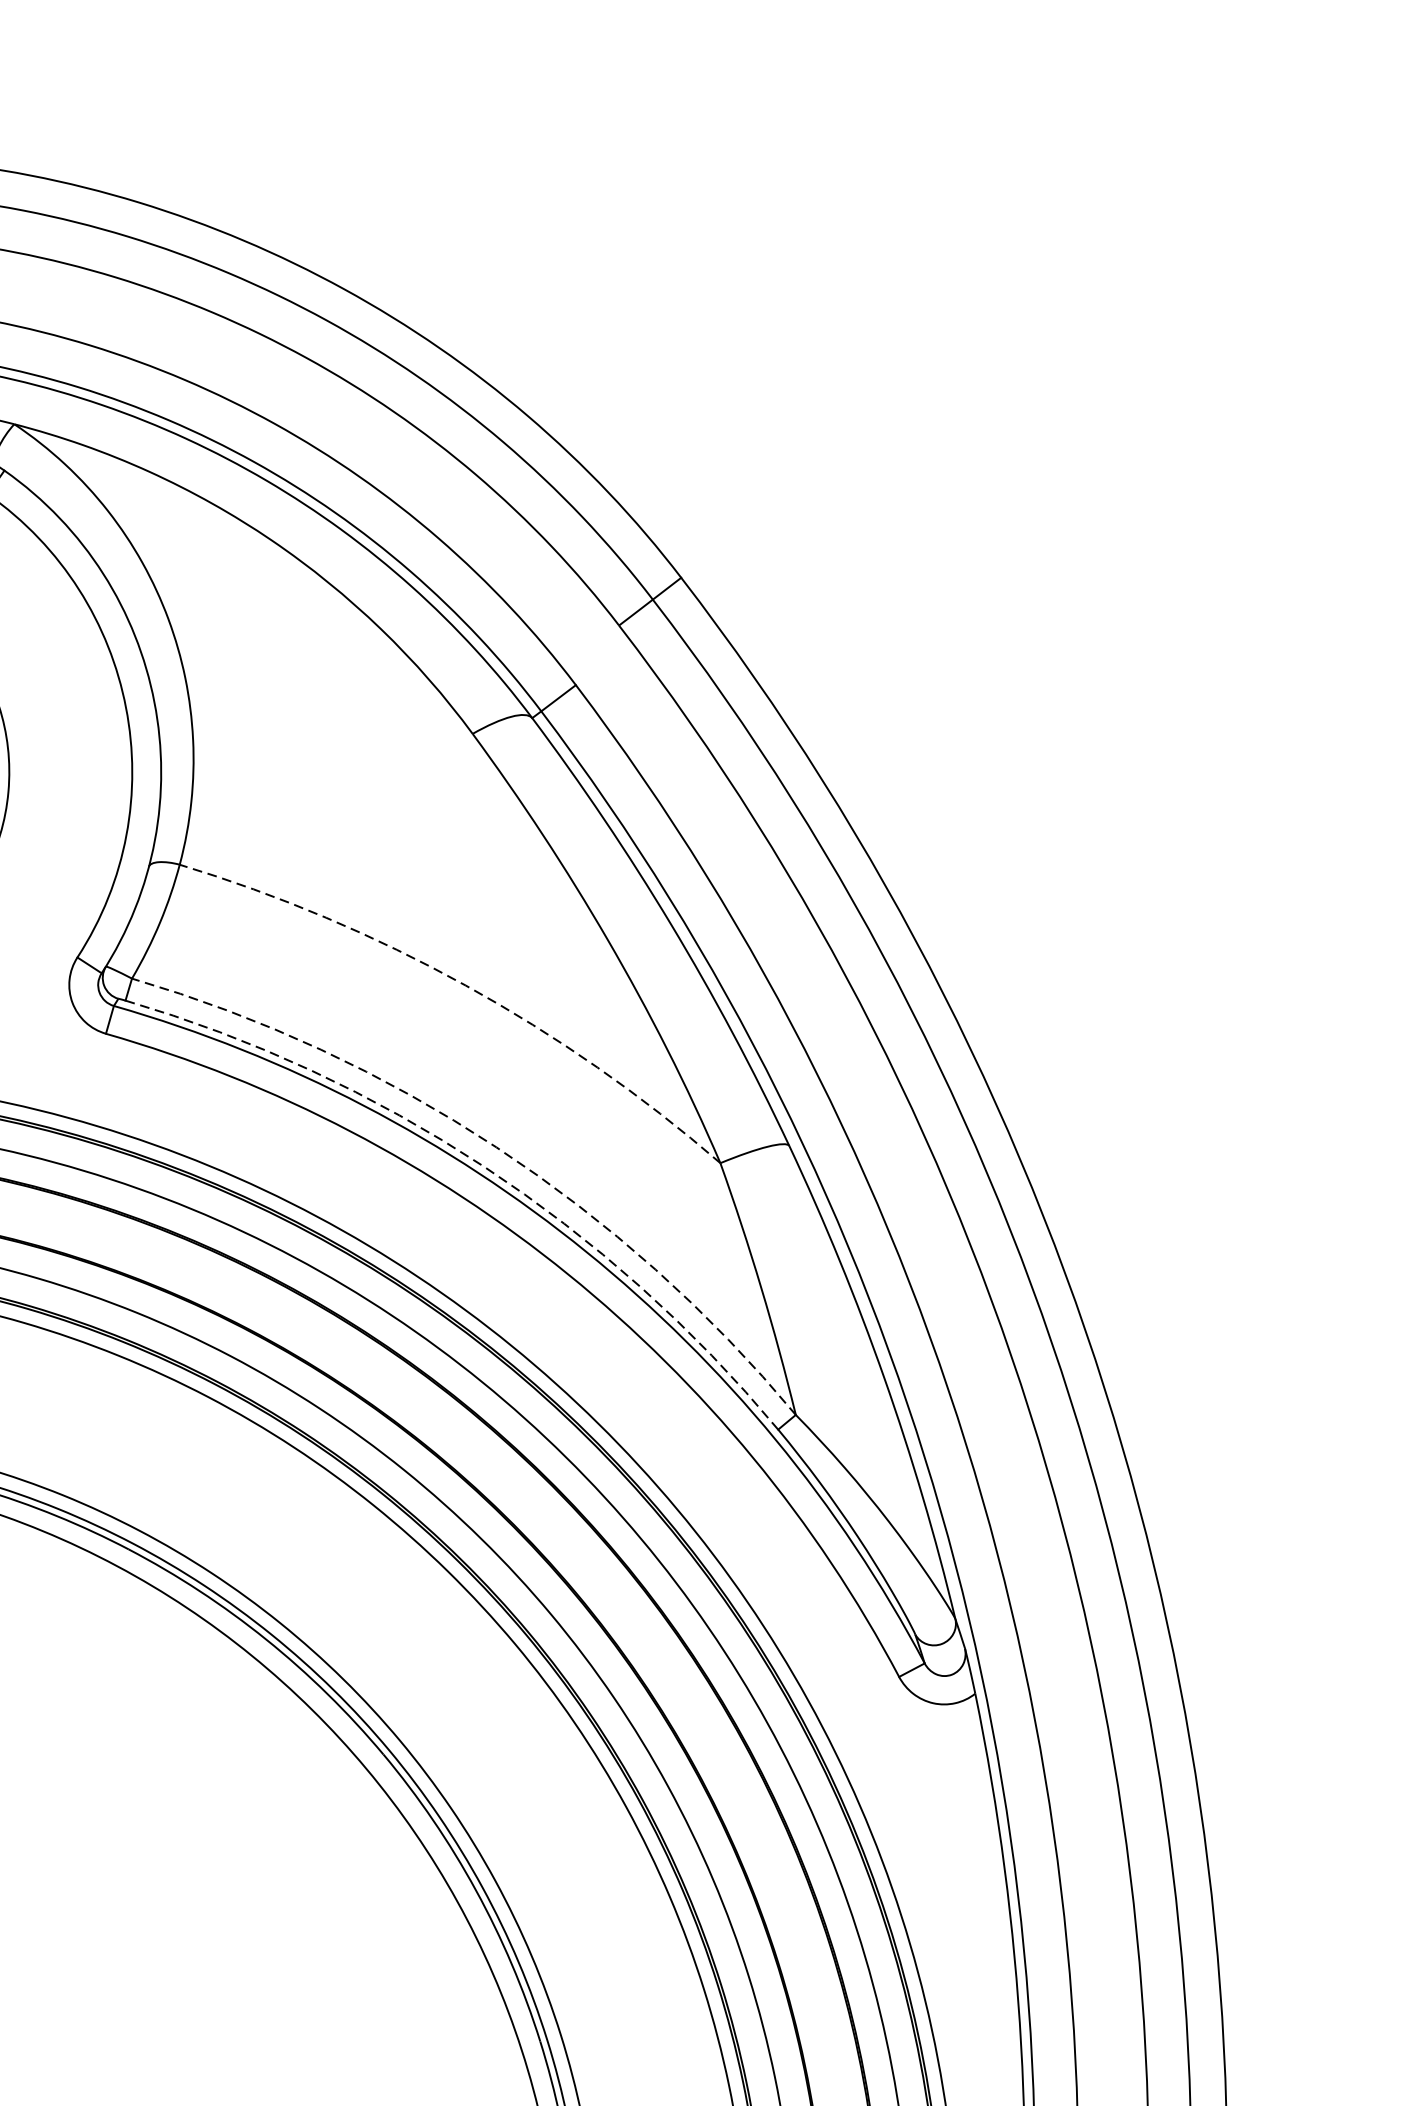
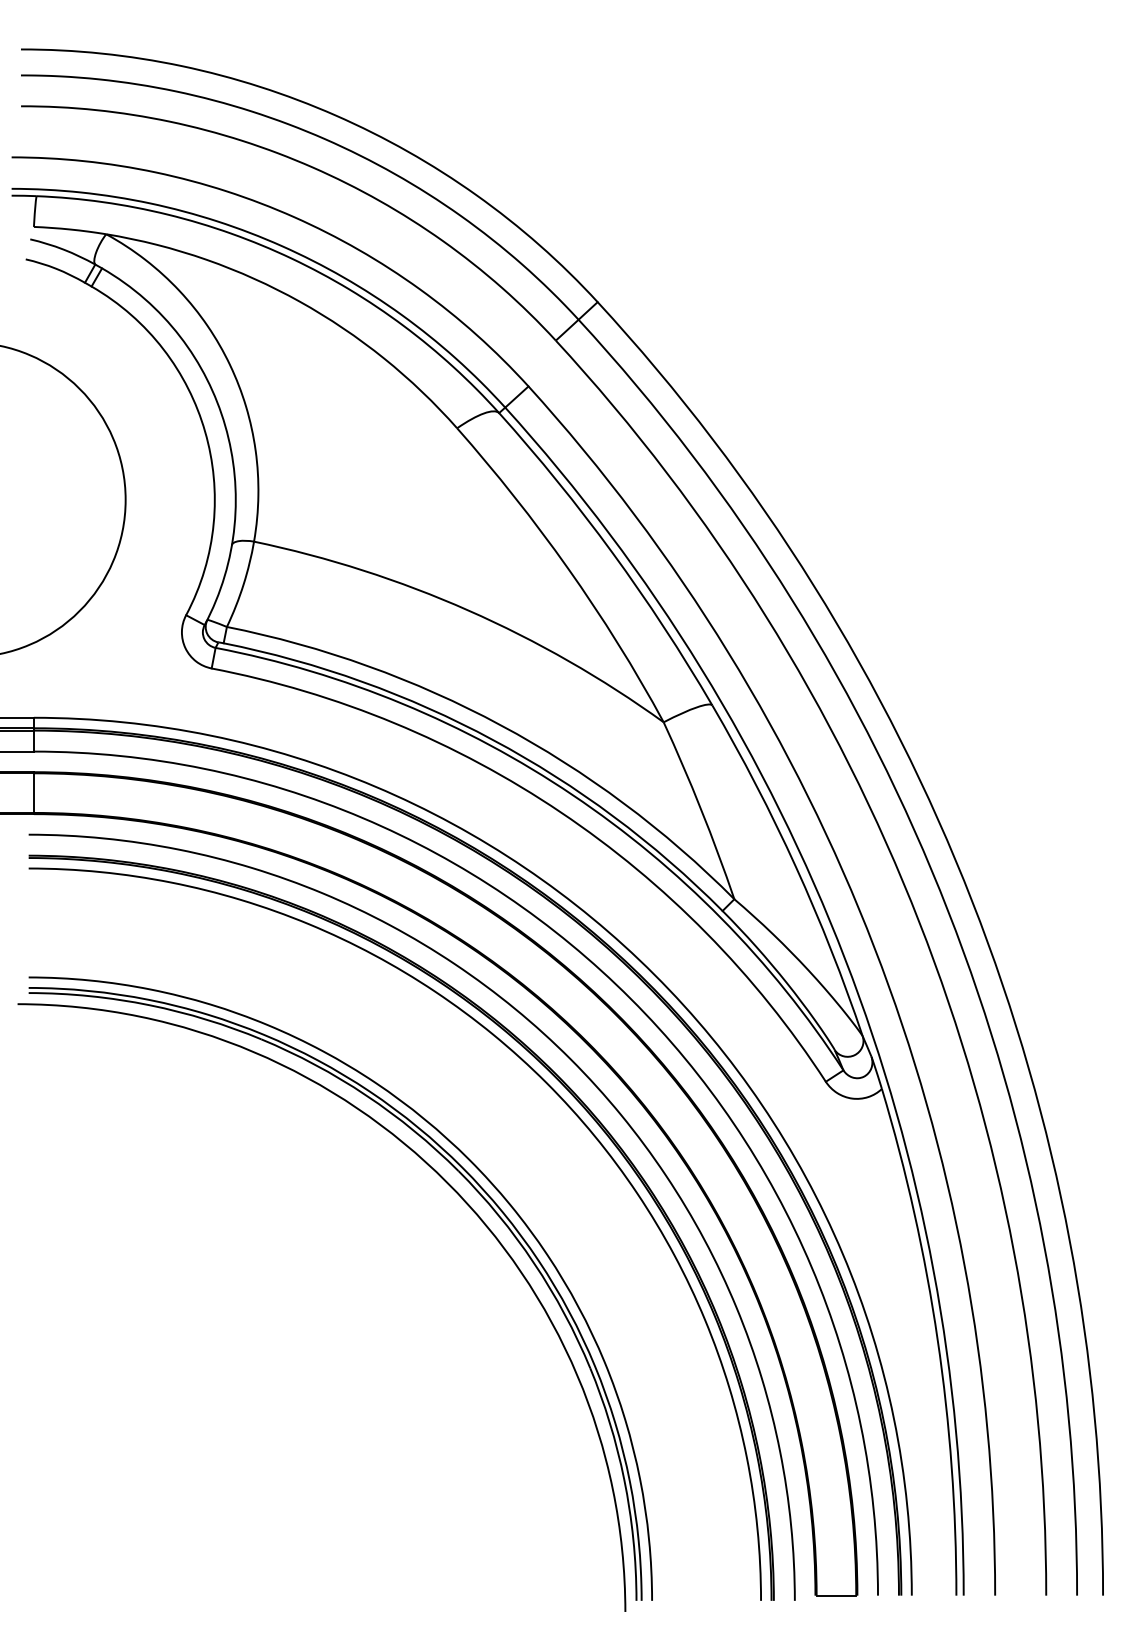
arc: (465, 985) -> (468, 610), dashed -> solid
arc: (495, 1147) -> (500, 725), dashed -> solid
arc: (484, 1165) -> (493, 739), dashed -> solid

